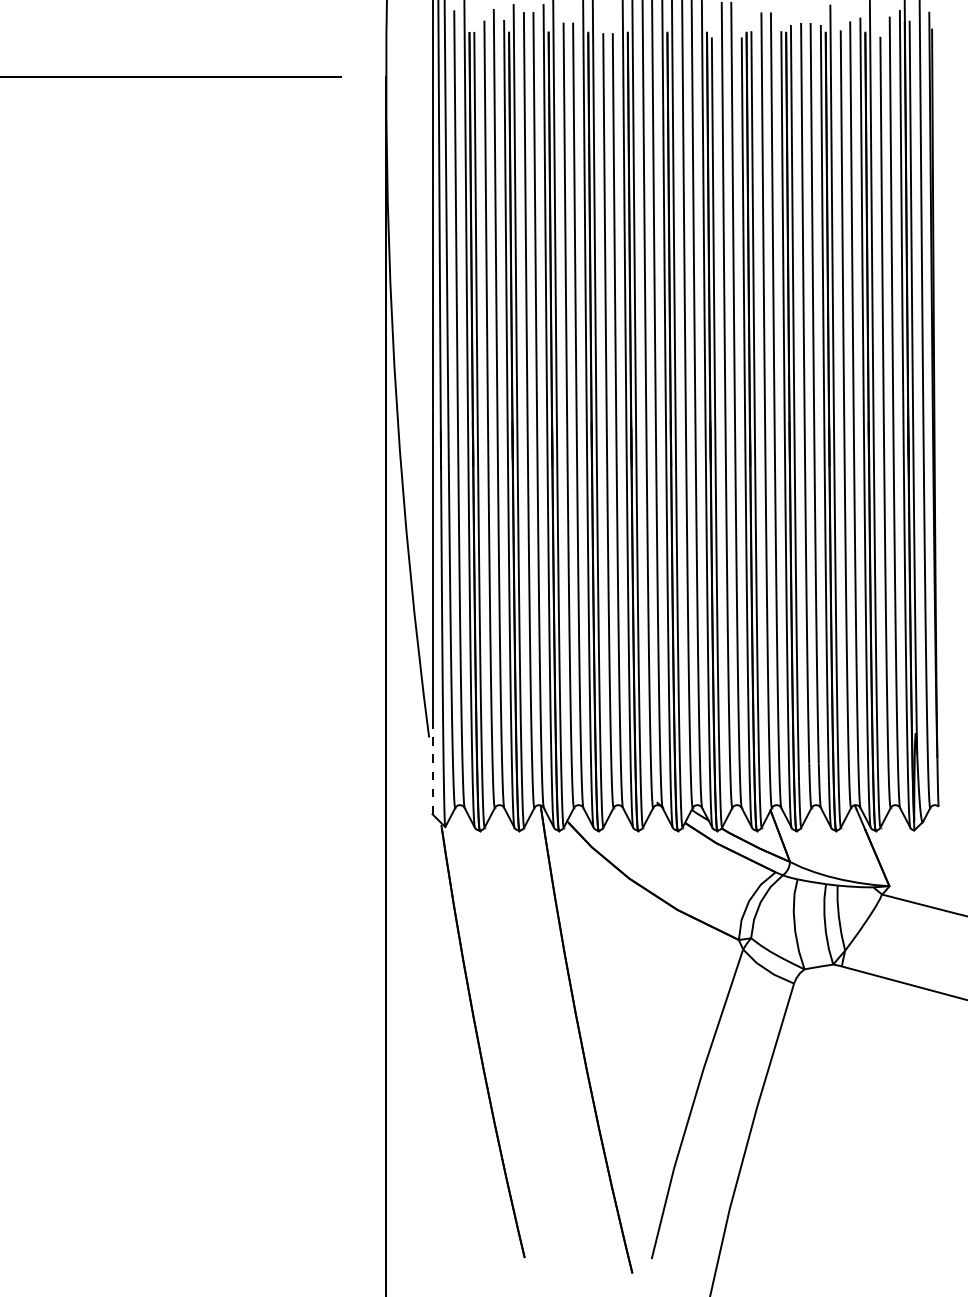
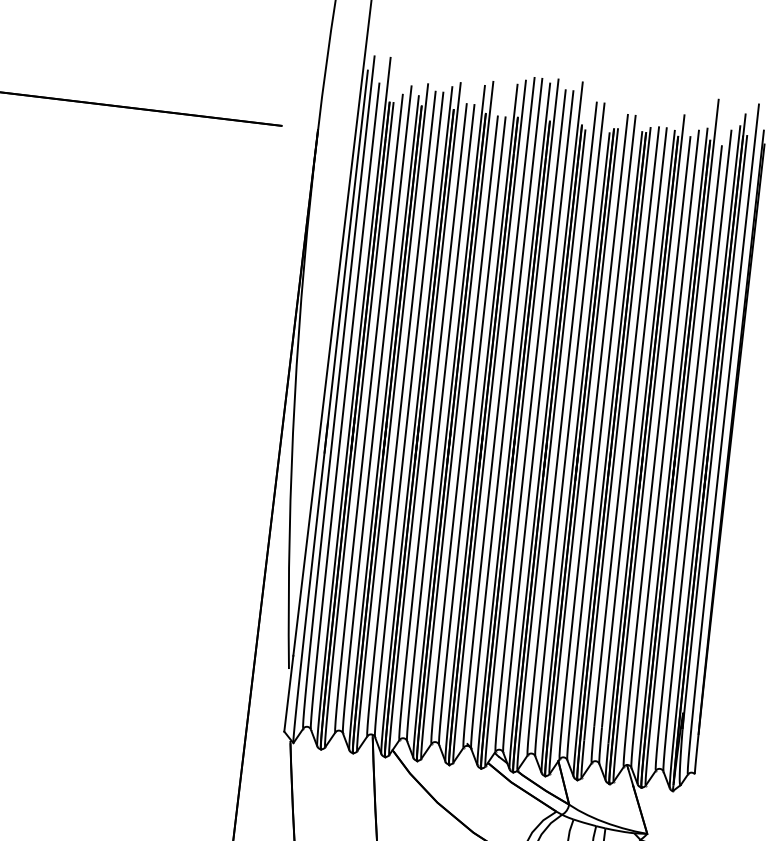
line: (432, 767) -> (288, 693), dashed -> solid

